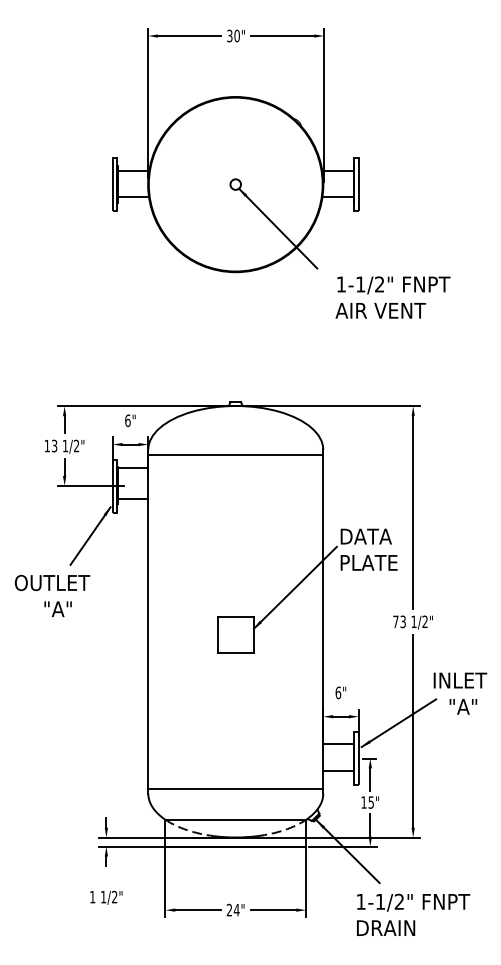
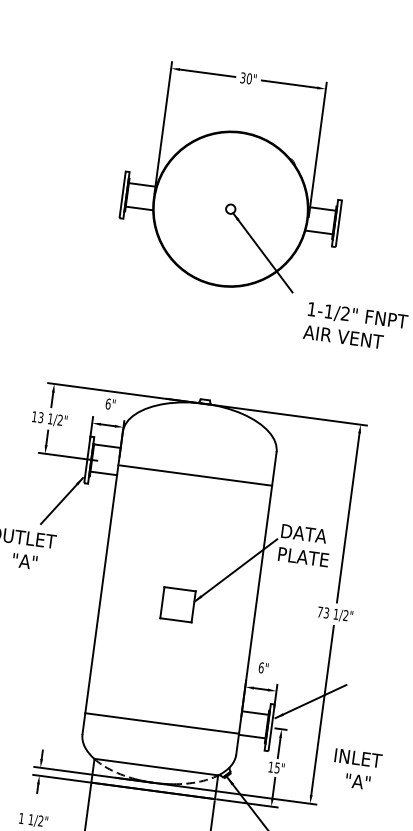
line: (235, 454) -> (195, 475), moved
text: (460, 693) -> (356, 769), moved
line: (235, 788) -> (161, 723), moved

